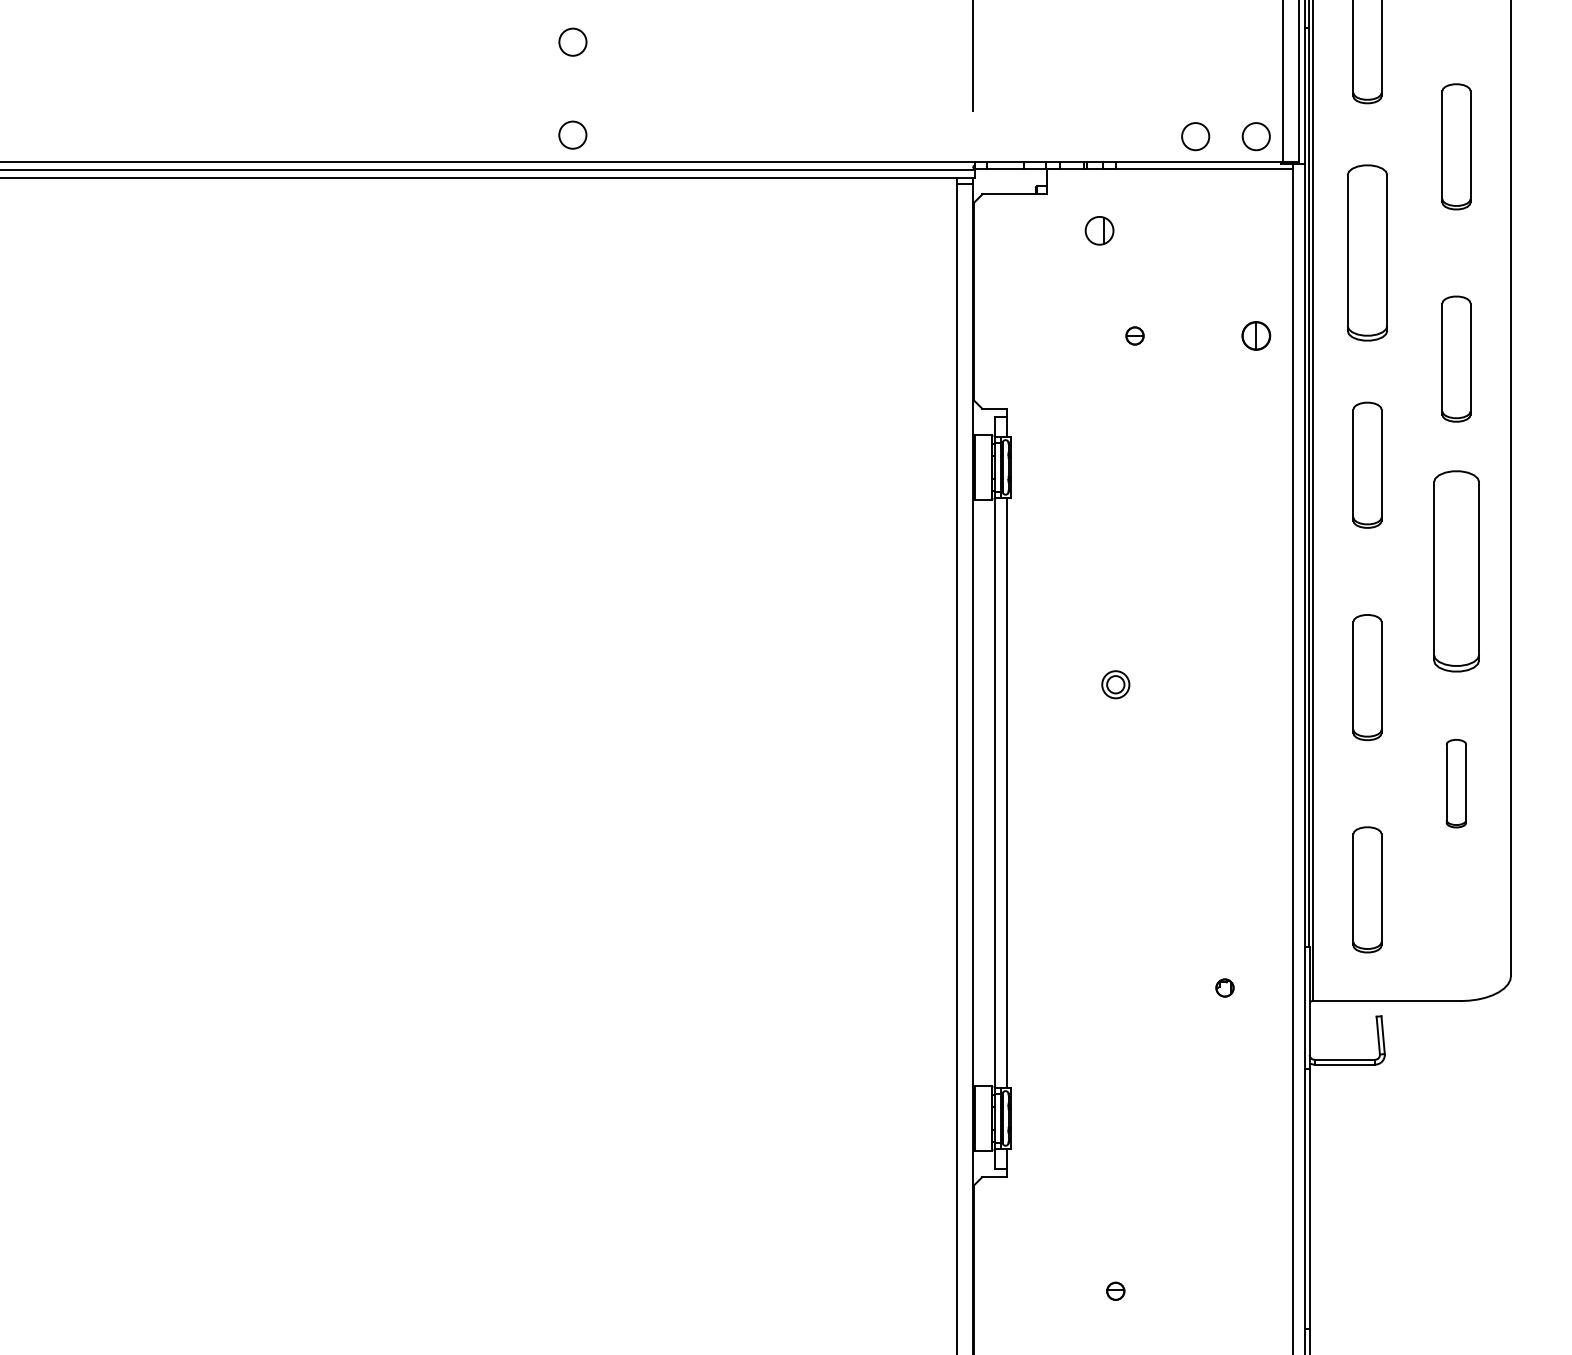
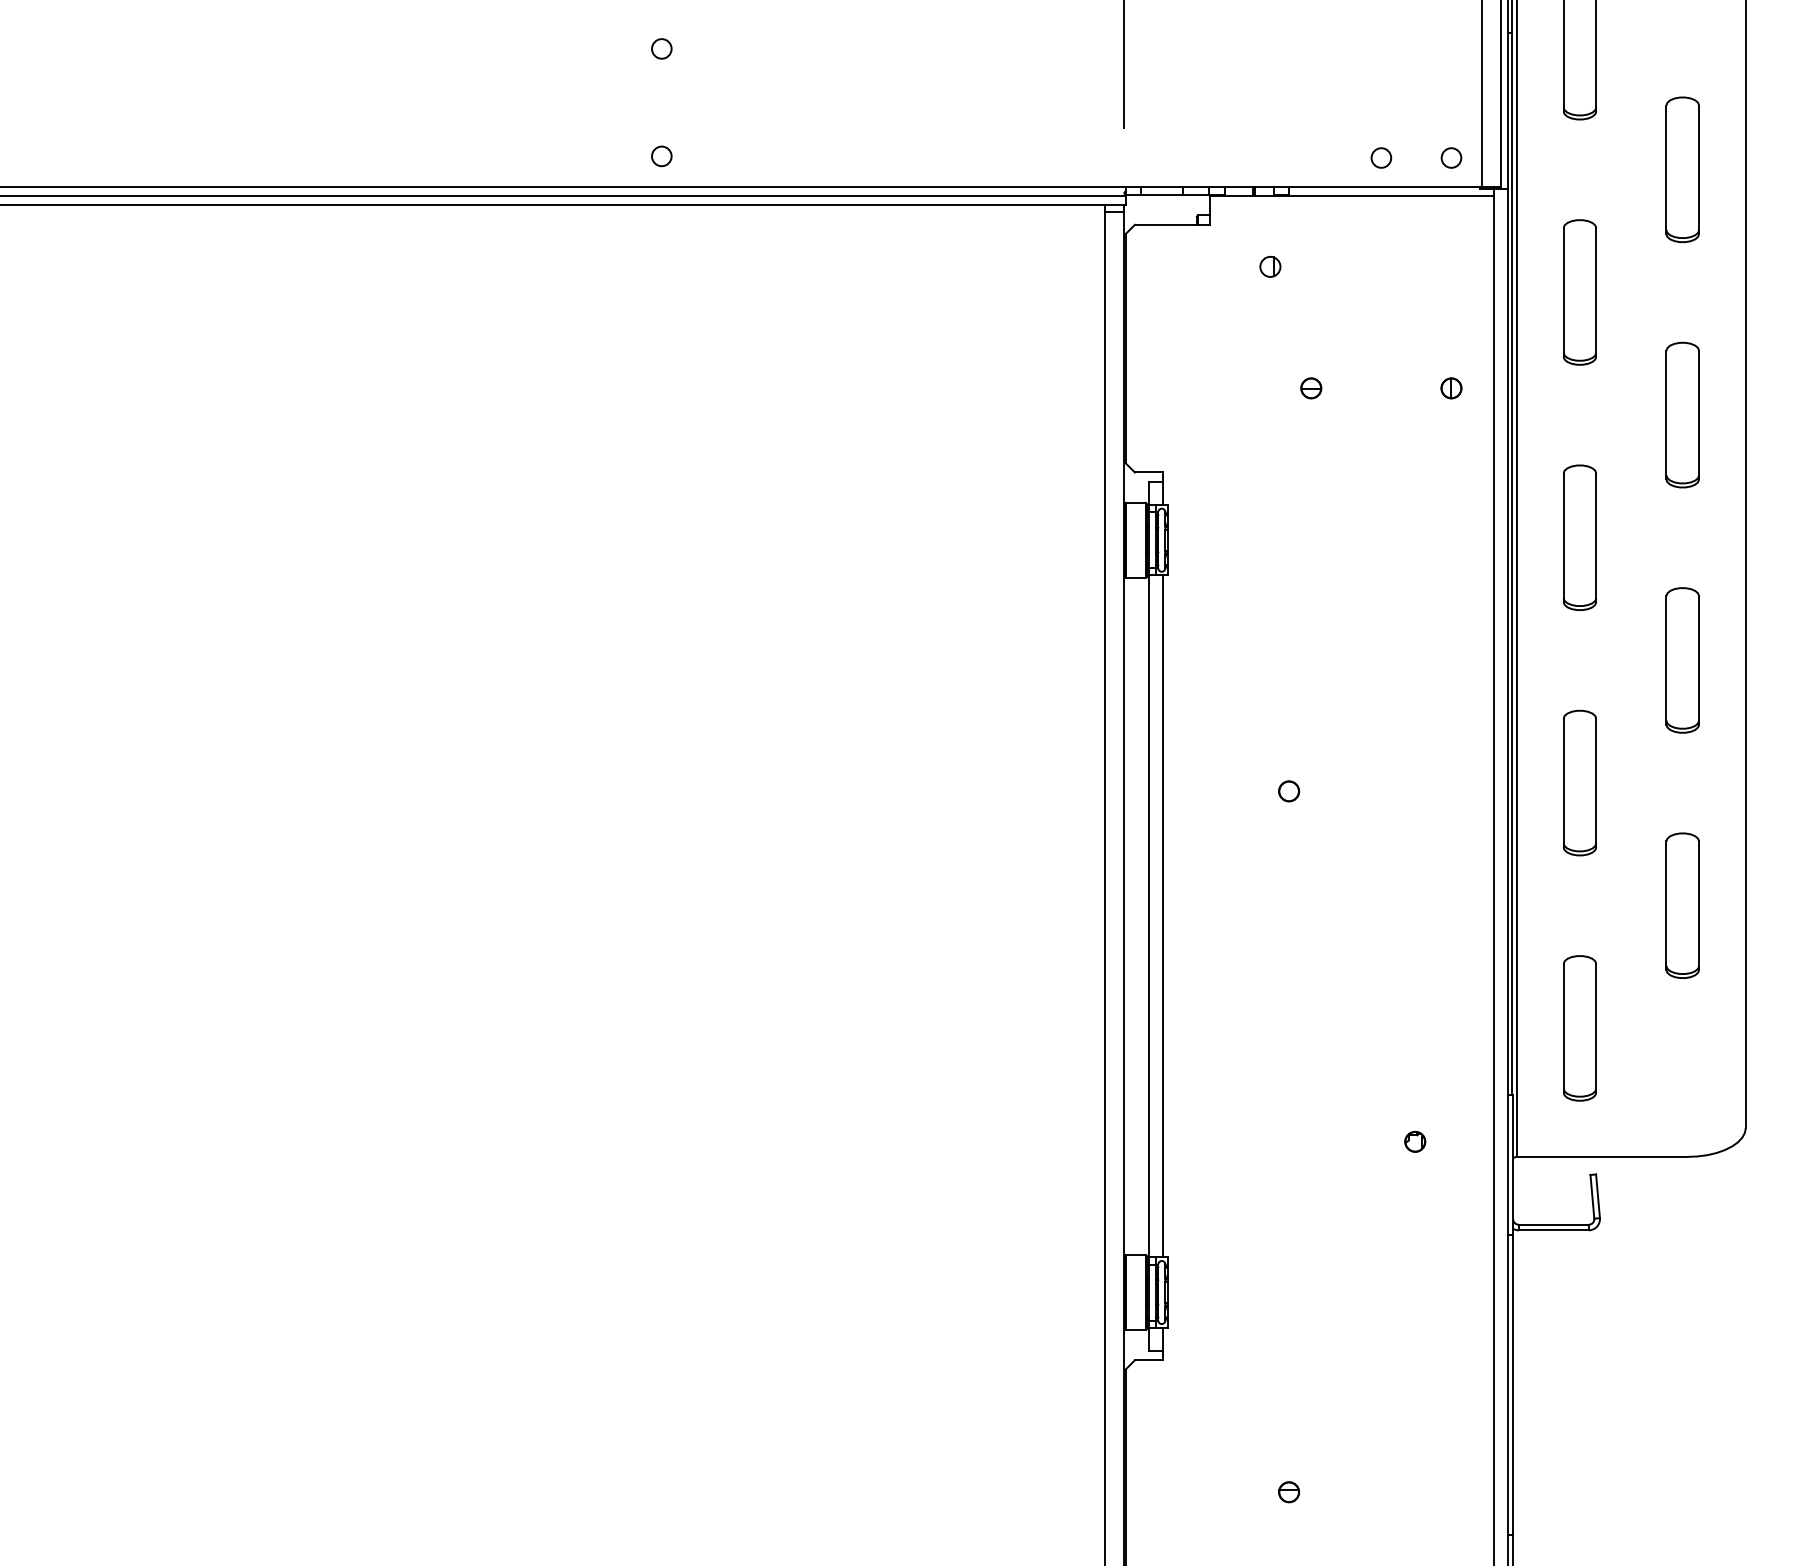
circle: (572, 41) -> (661, 48), size x0.62
circle: (572, 135) -> (661, 156), size x0.62
circle: (1195, 136) -> (1381, 157), size x0.62
circle: (1256, 136) -> (1451, 157), size x0.62
part: (1099, 230) -> (1270, 266), size x0.62
part: (1367, 253) -> (1579, 292), size x0.71
part: (1256, 336) -> (1451, 388), size x0.62
part: (1456, 571) -> (1682, 660), size x0.62
circle: (1115, 684) -> (1288, 791), size x0.62
part: (1456, 783) -> (1682, 905), size x1.43

